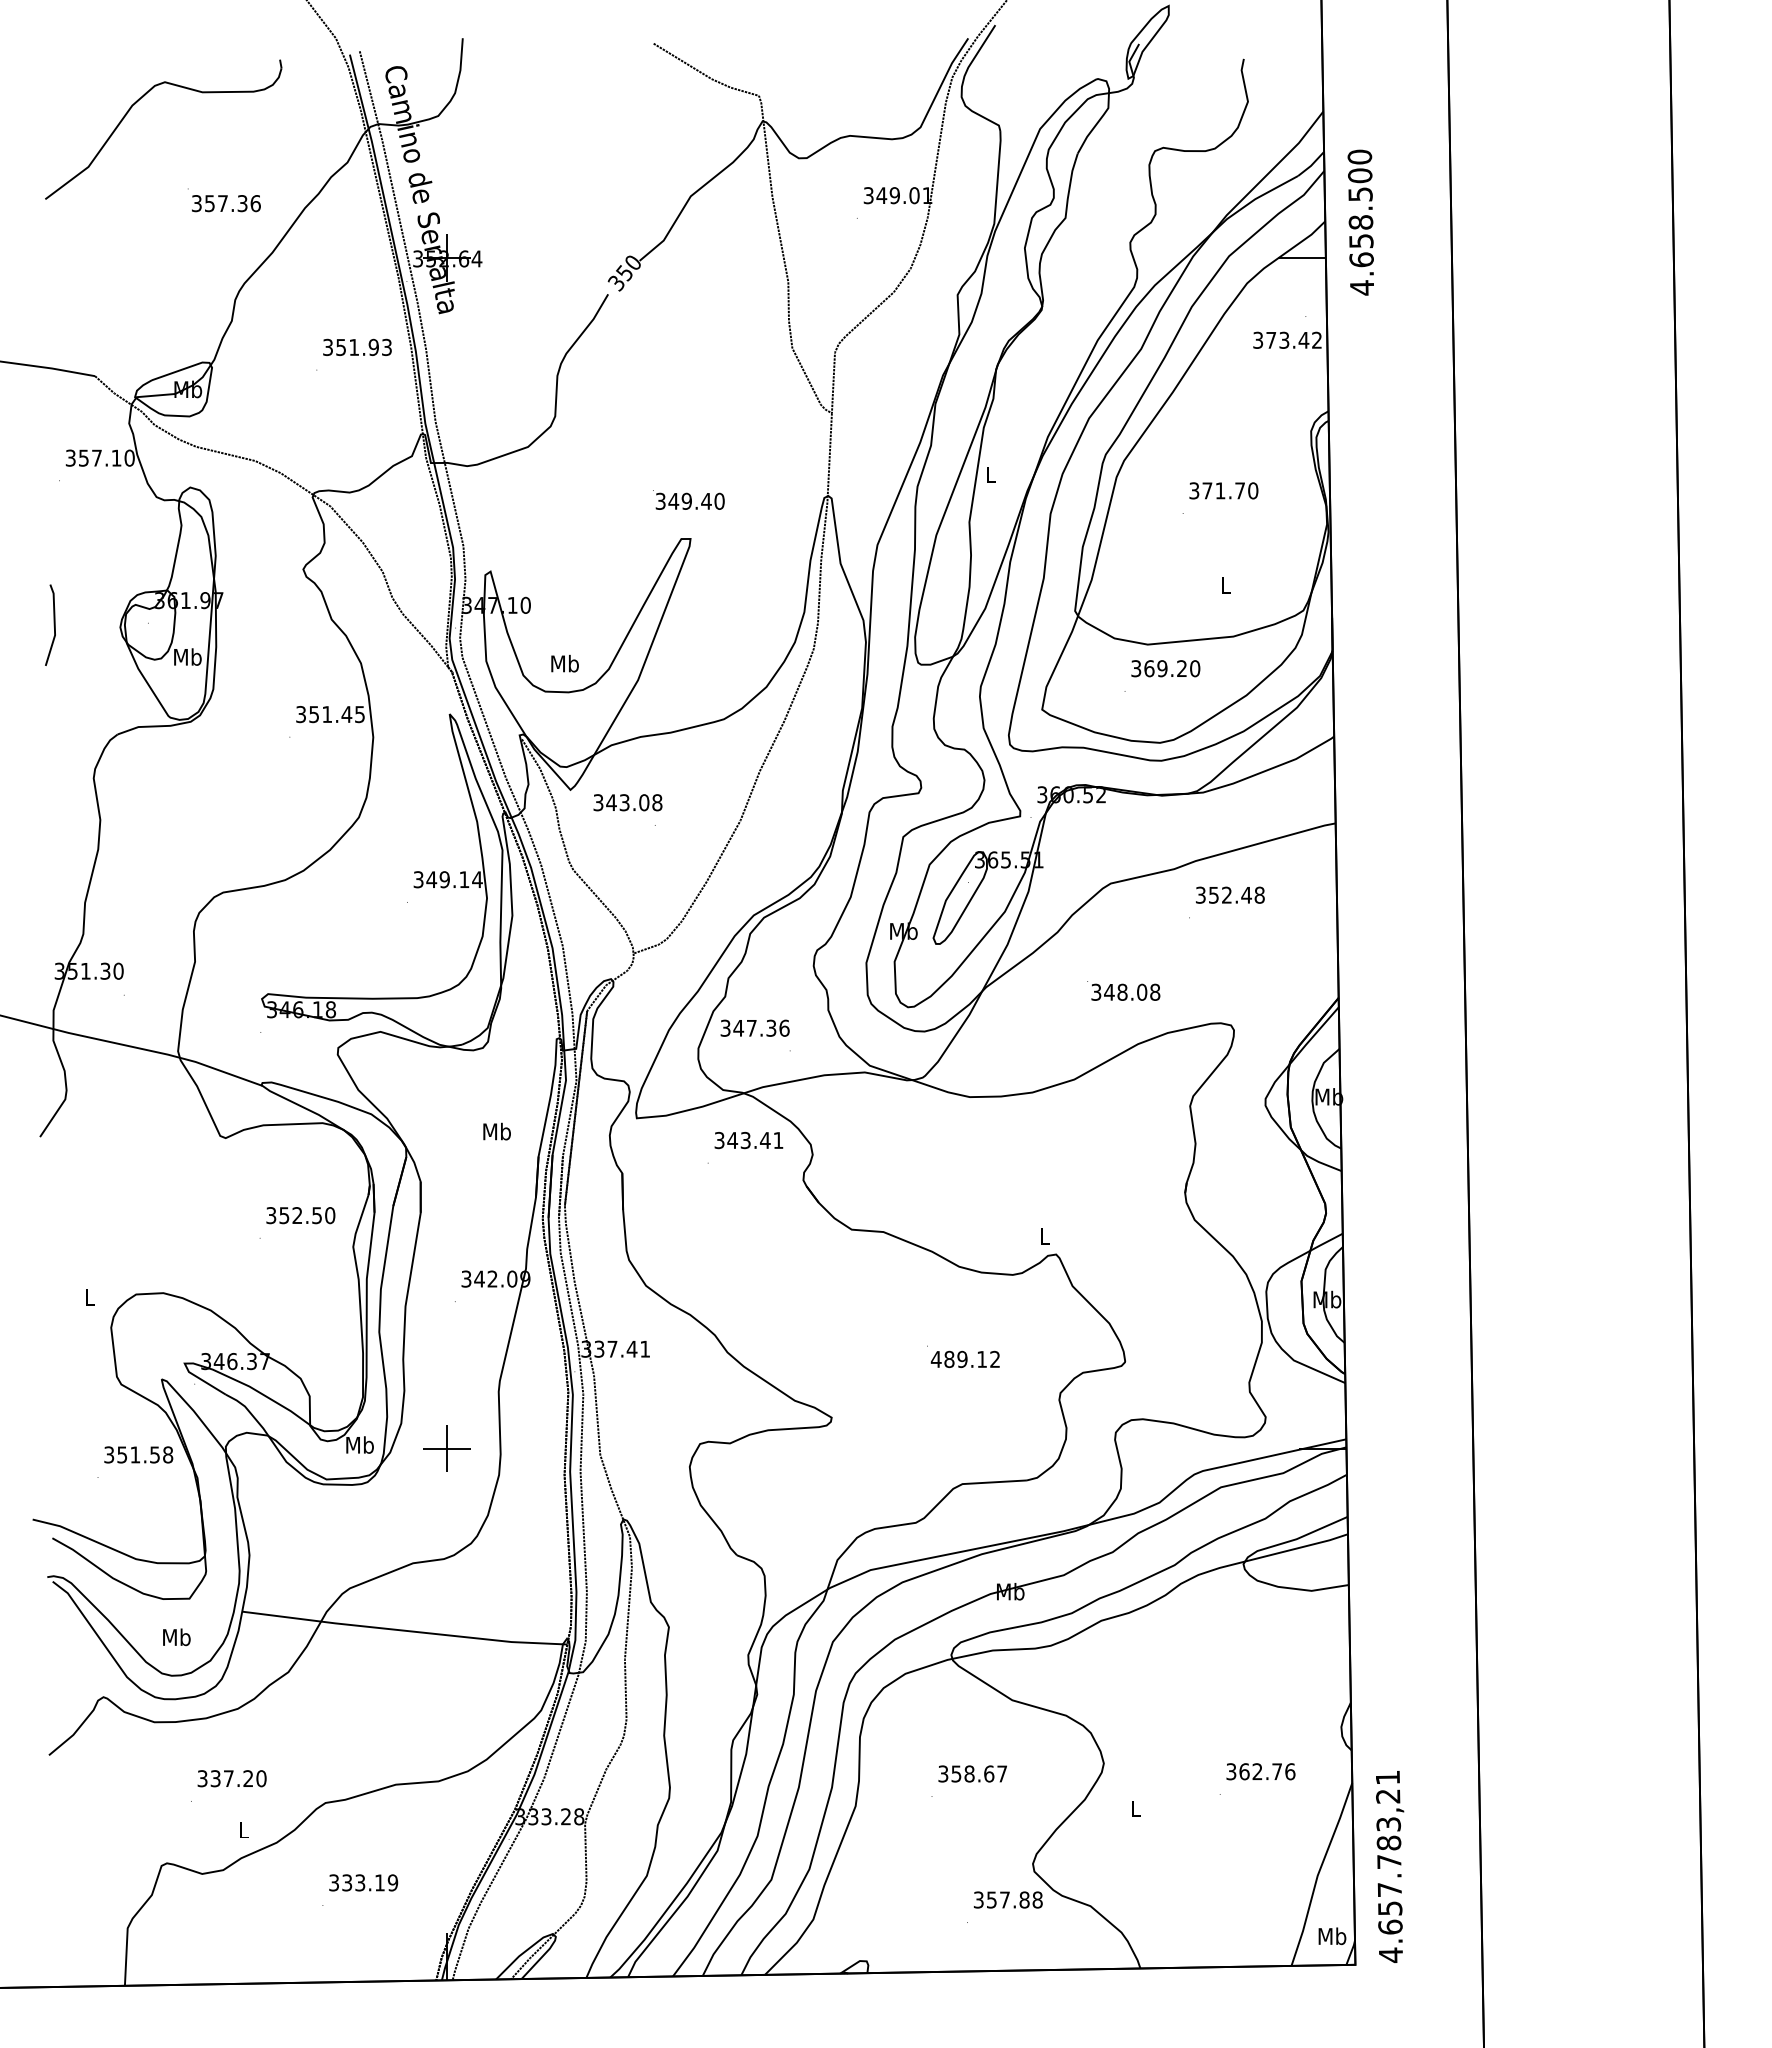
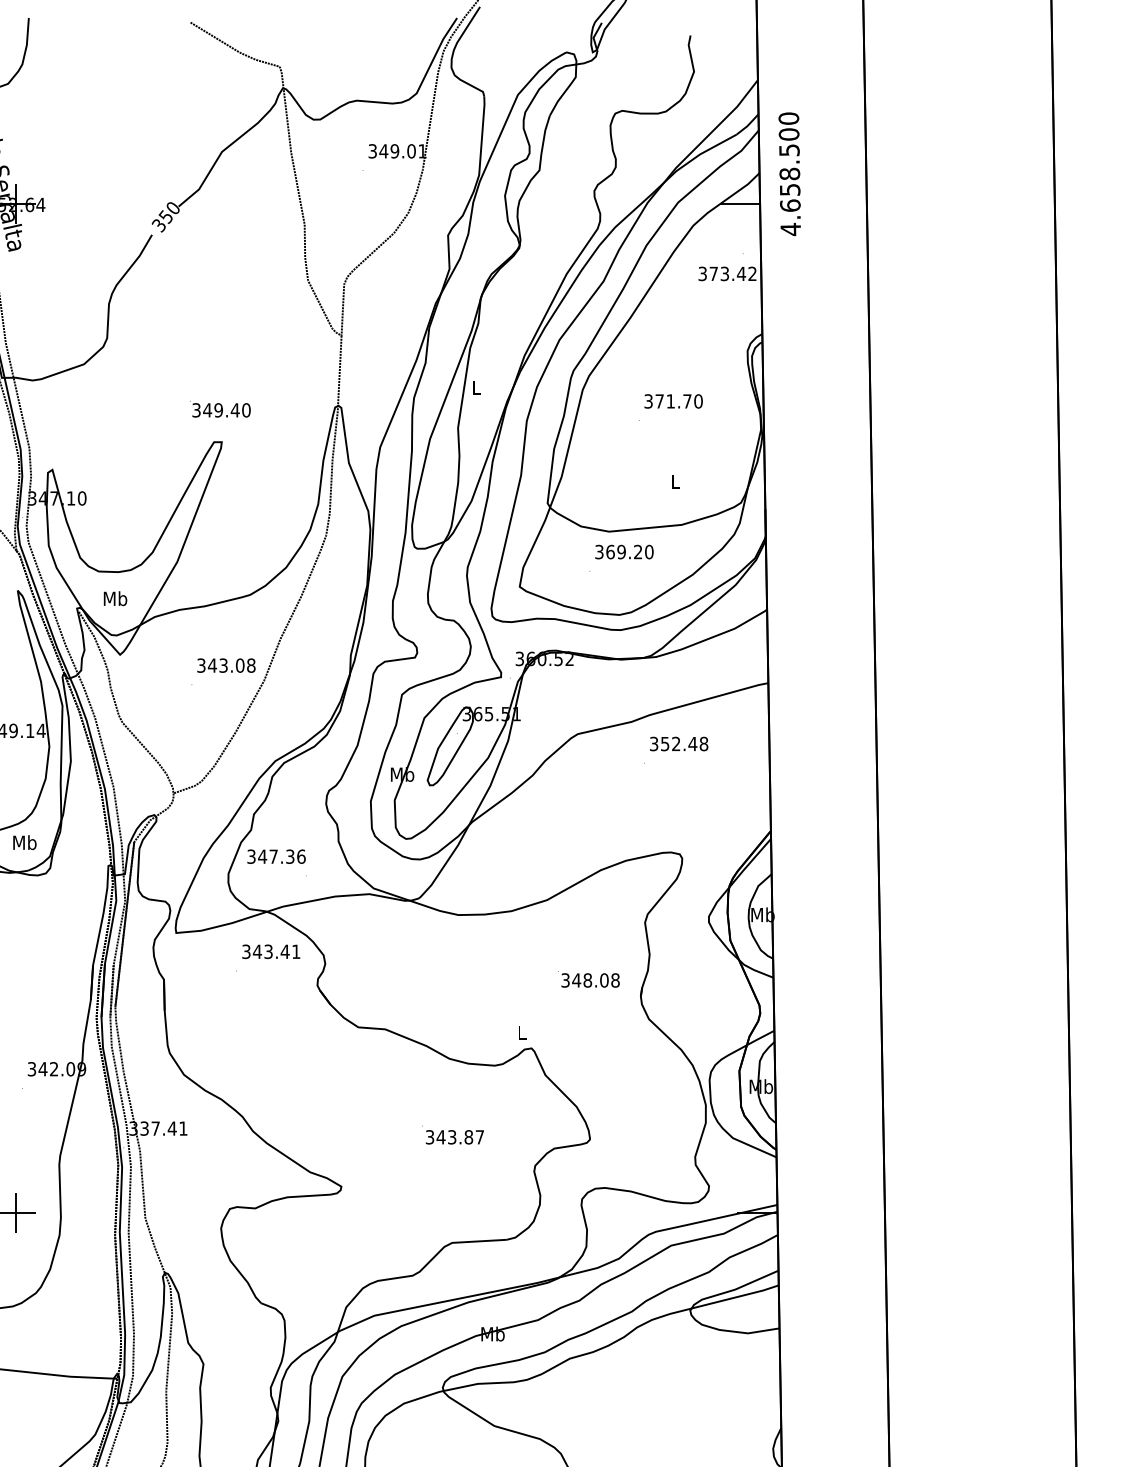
text: (564, 663) -> (115, 598), moved
text: (627, 802) -> (226, 665), moved
text: (1123, 990) -> (588, 978), moved
text: (496, 1131) -> (24, 842), moved
text: (964, 1359) -> (453, 1137), 489.12 -> 343.87

